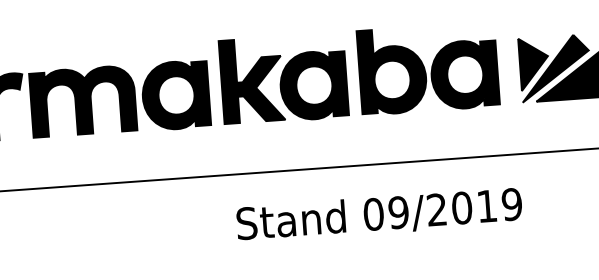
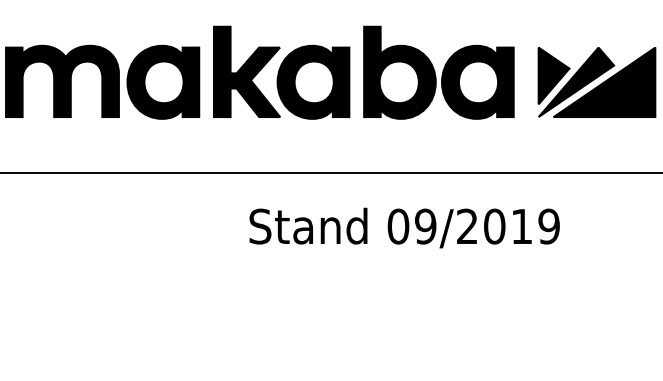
text: (379, 214) -> (404, 227), moved

